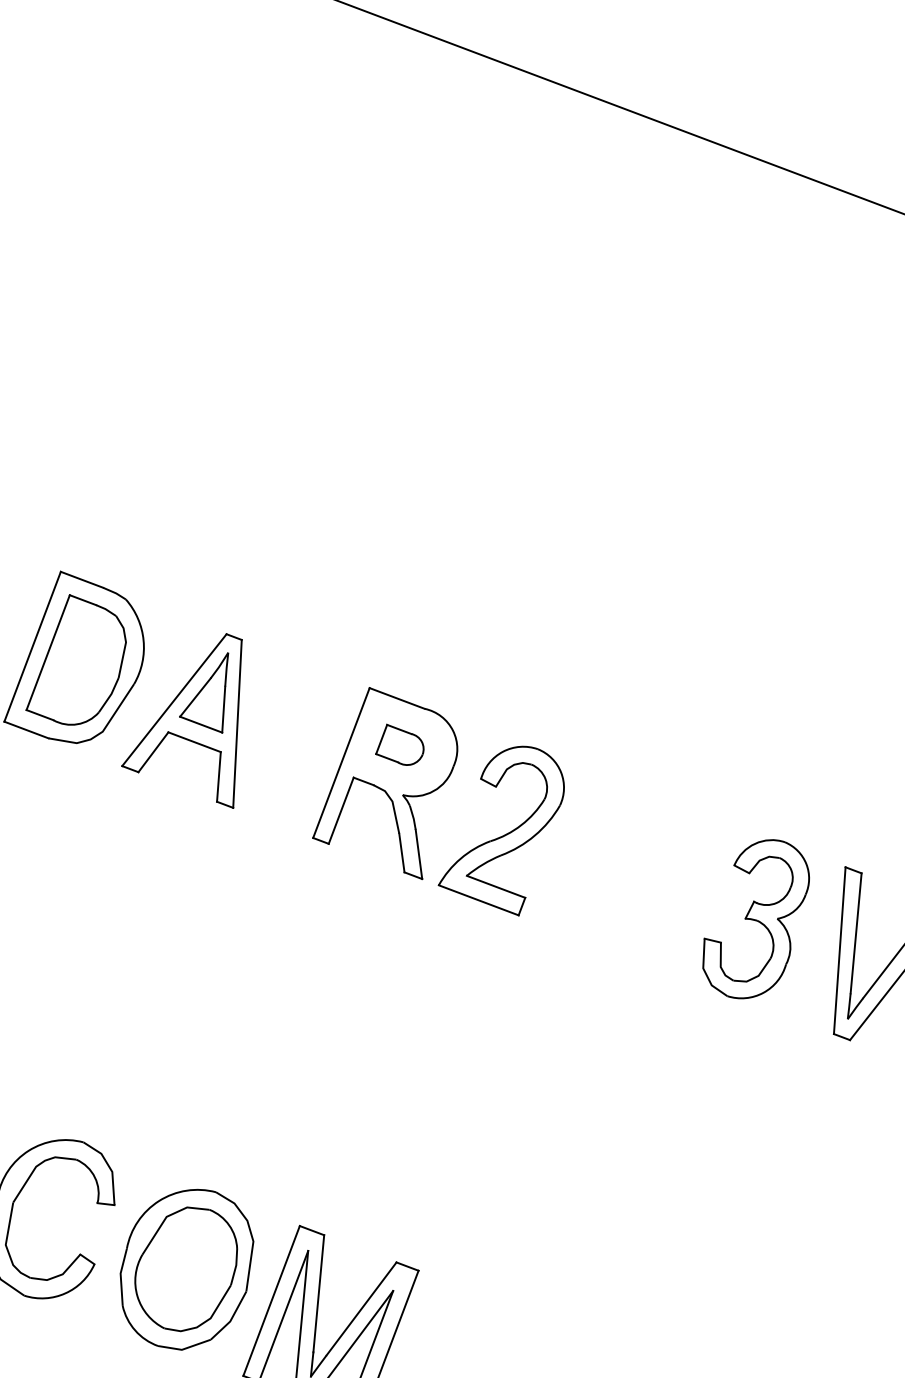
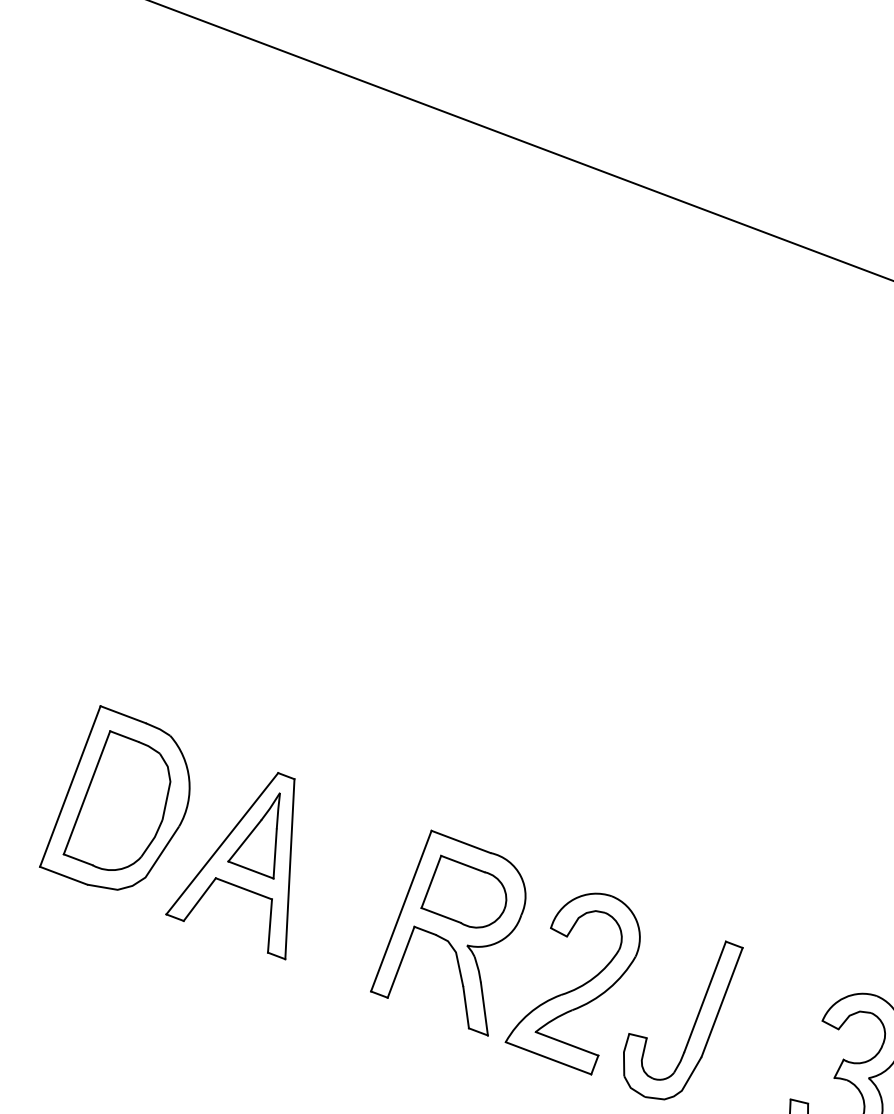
part: (399, 744) -> (463, 891), size x1.67
part: (614, 867) -> (694, 1023), added

